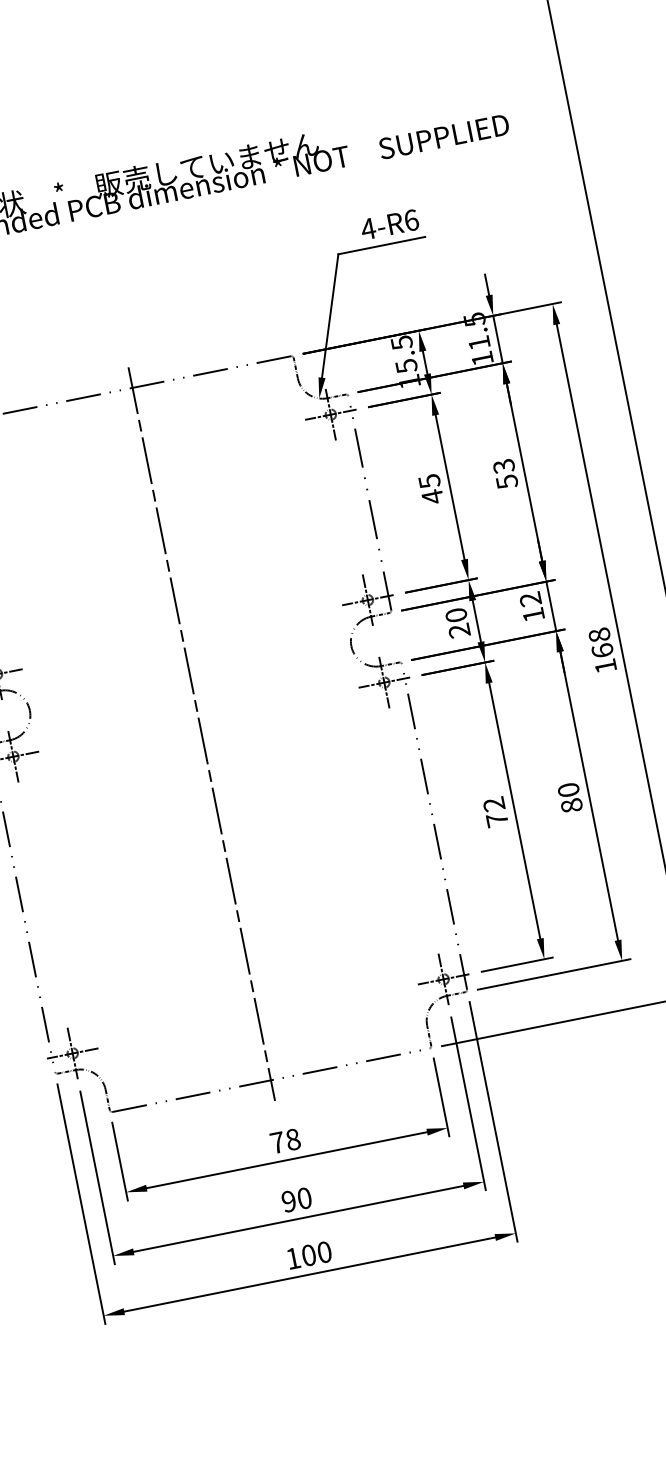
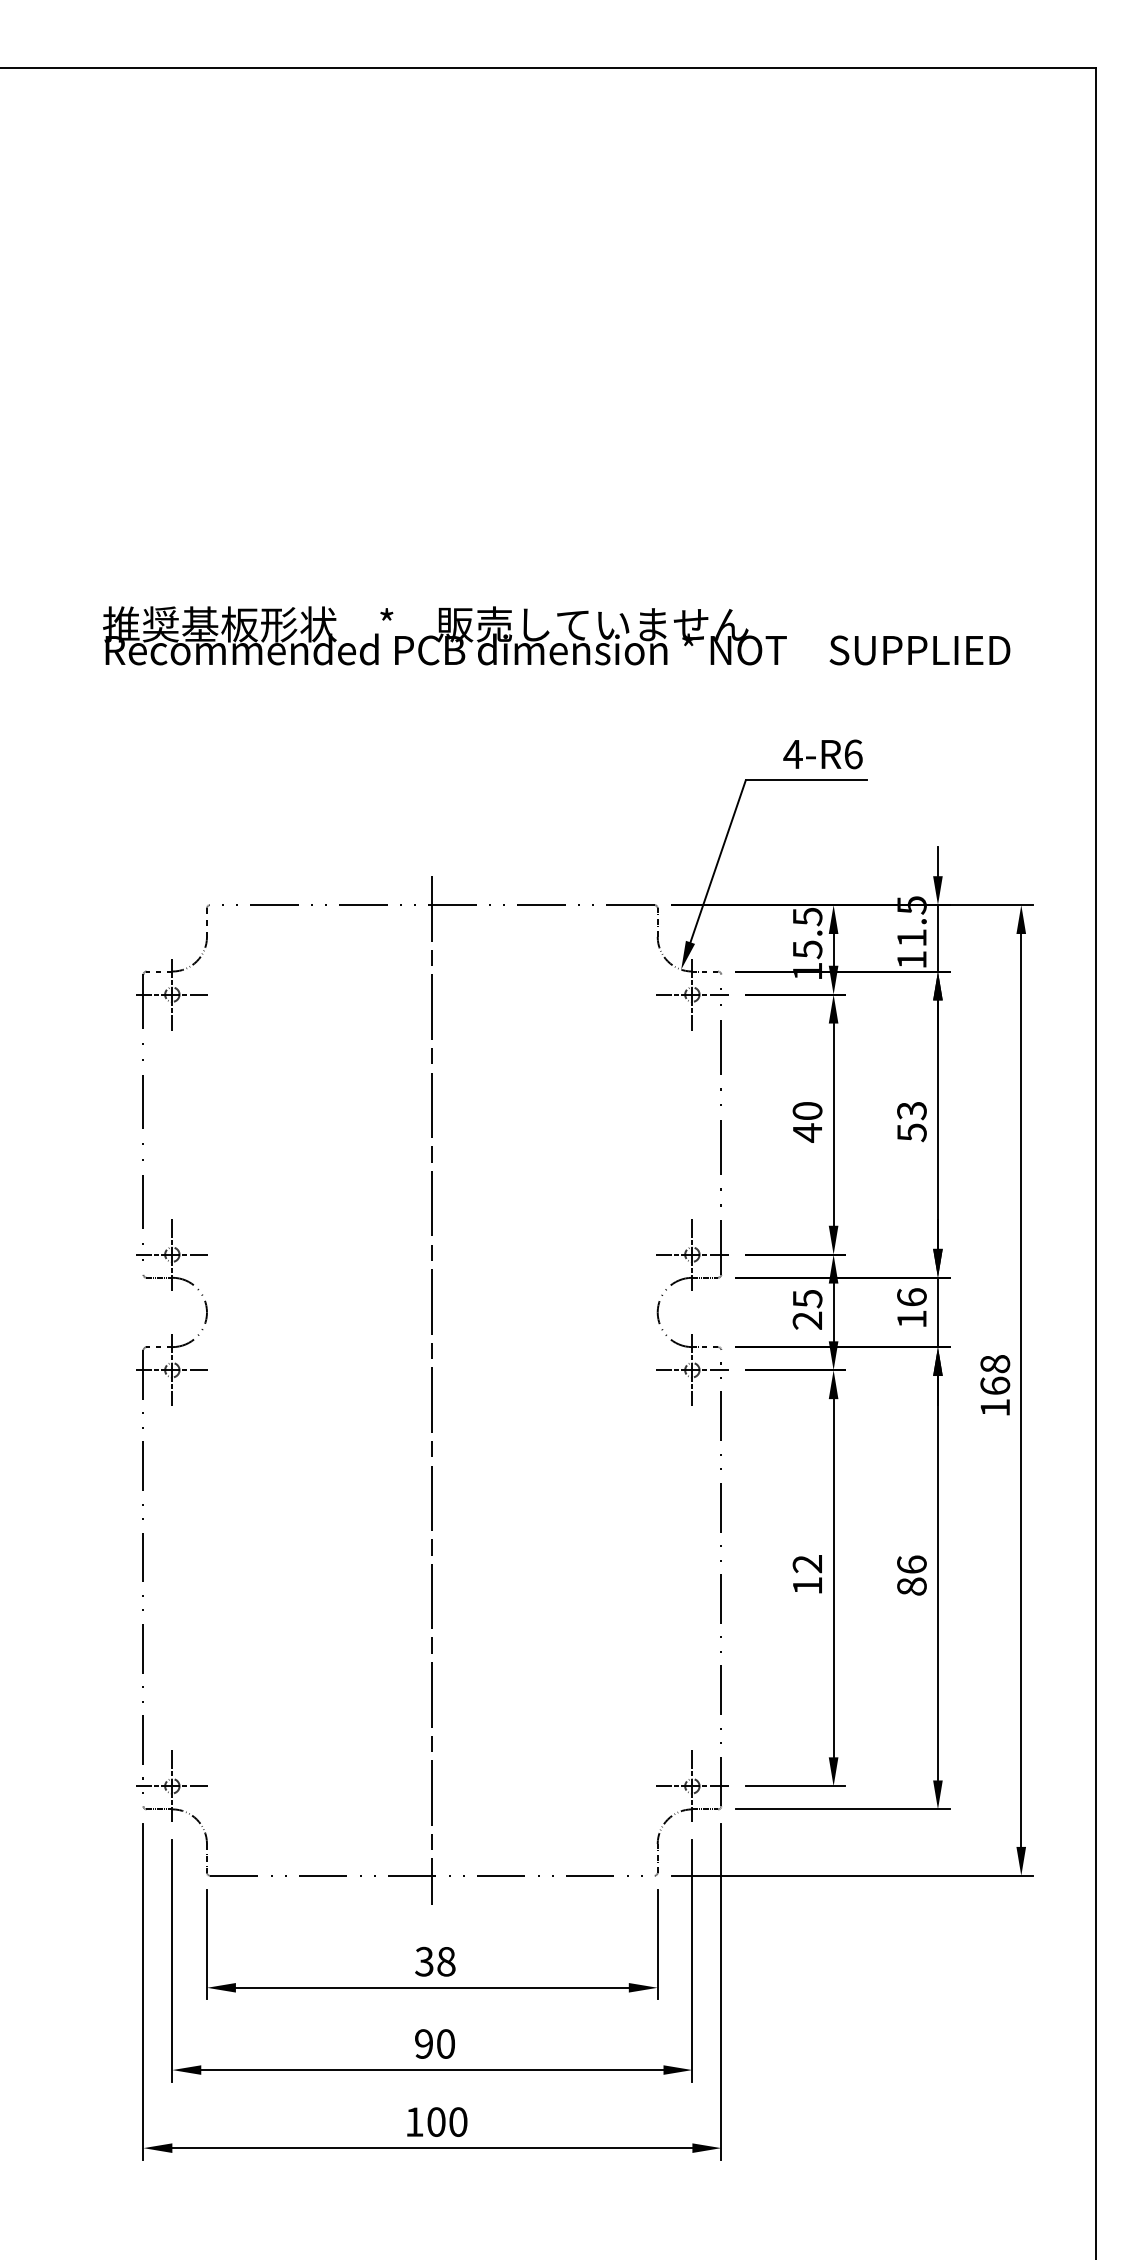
text: (429, 481) -> (807, 1111), 45 -> 40
text: (530, 599) -> (911, 1297), 12 -> 16
text: (456, 615) -> (807, 1298), 20 -> 25
text: (568, 789) -> (911, 1564), 80 -> 86
text: (497, 819) -> (807, 1585), 72 -> 12
text: (277, 1142) -> (424, 1961), 78 -> 38

